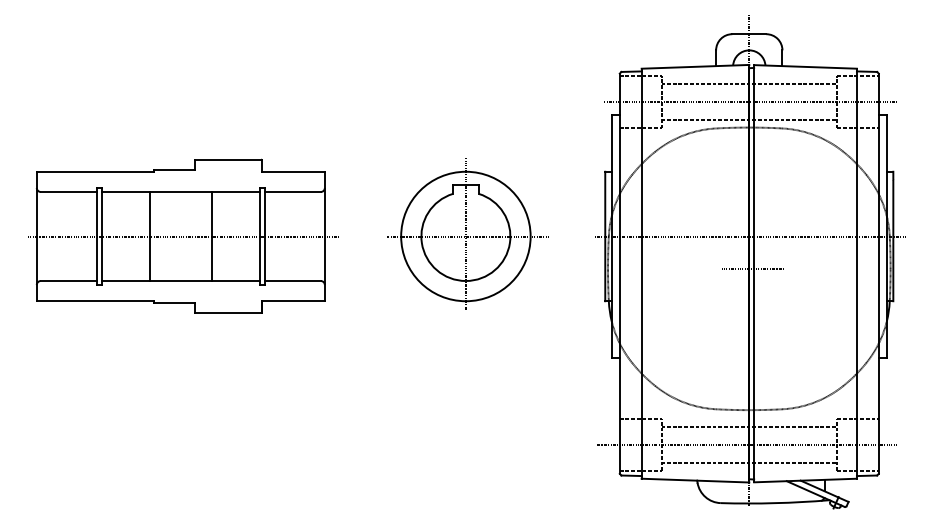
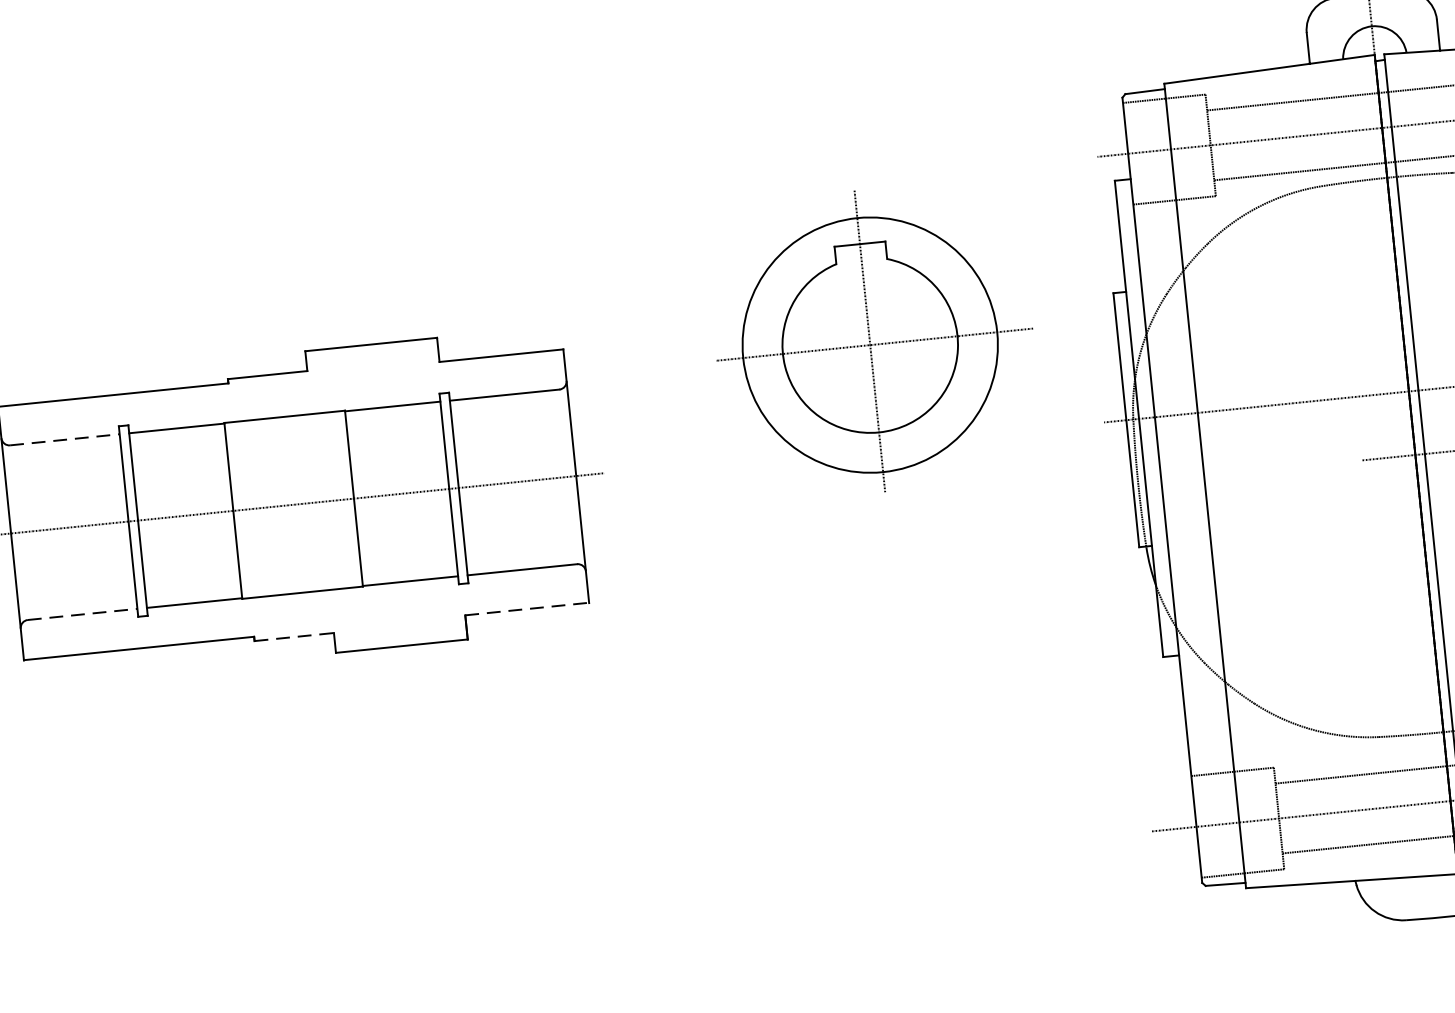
line: (68, 192) -> (64, 440), solid -> dashed
part: (467, 233) -> (872, 338), moved
line: (68, 281) -> (82, 615), solid -> dashed
line: (293, 301) -> (527, 609), solid -> dashed
line: (174, 303) -> (294, 637), solid -> dashed

